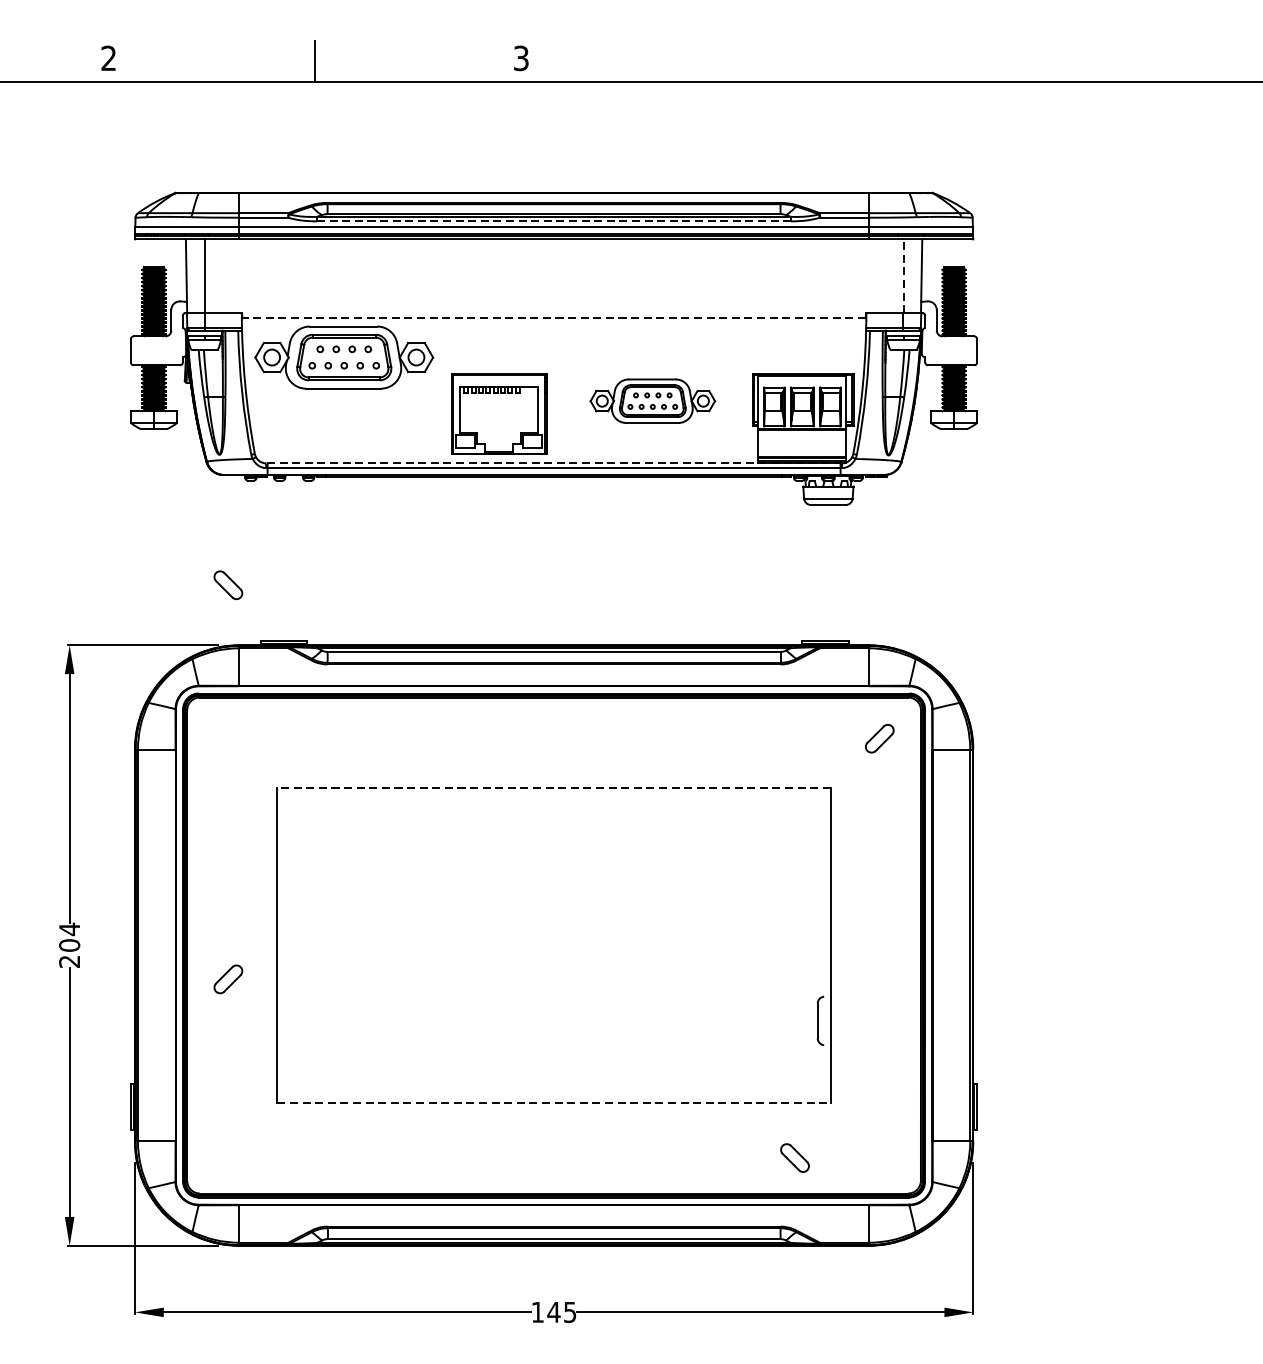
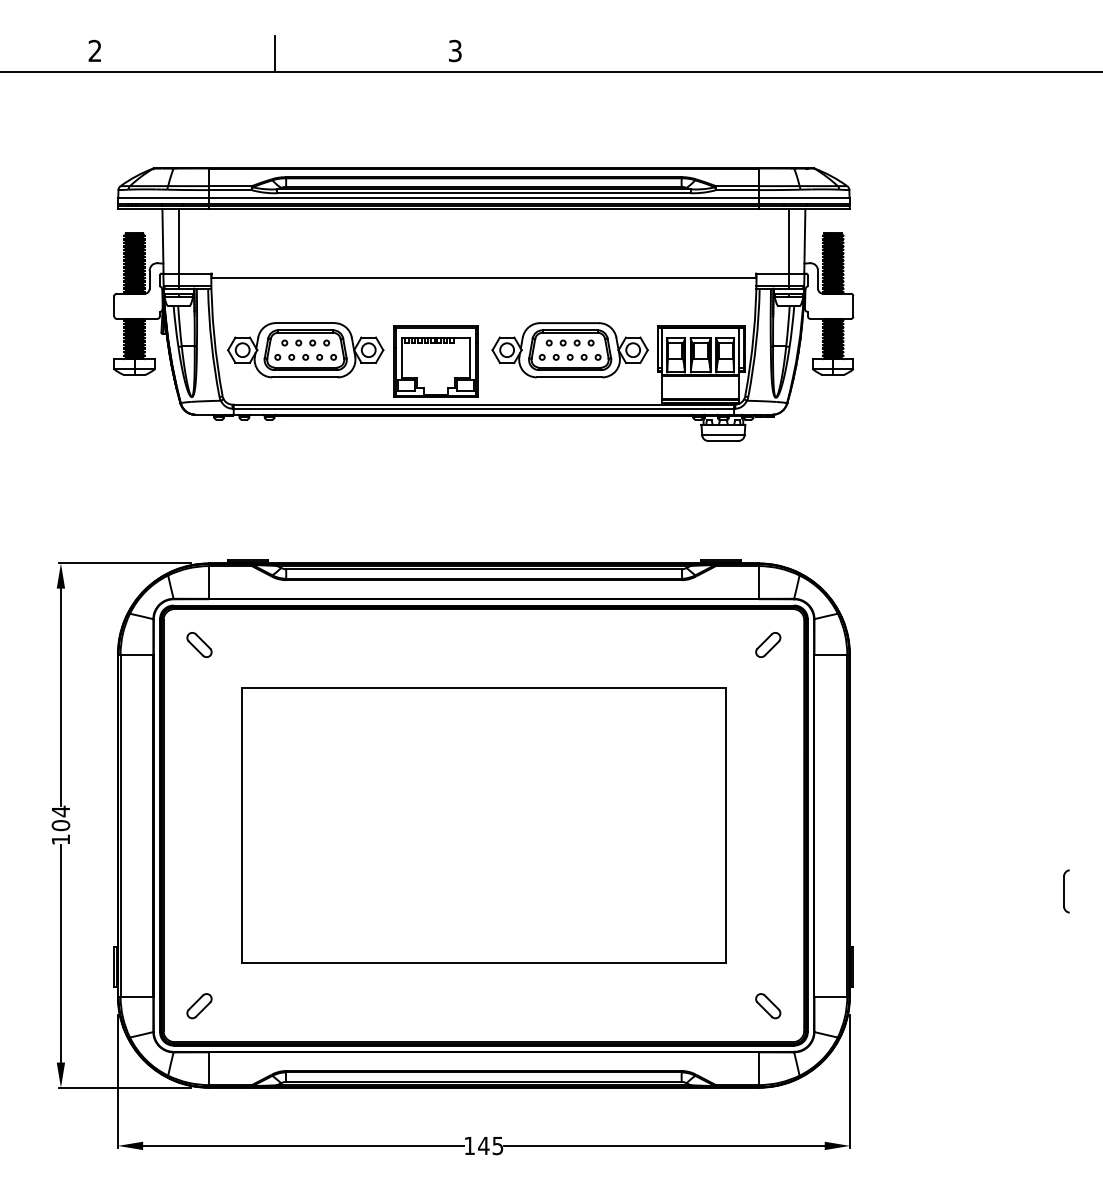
line: (553, 221) -> (483, 193), dashed -> solid
line: (904, 275) -> (789, 240), dashed -> solid
line: (553, 318) -> (483, 278), dashed -> solid
part: (344, 357) -> (305, 350), moved
part: (652, 401) -> (569, 350), size x1.43
line: (553, 463) -> (483, 404), dashed -> solid
part: (228, 584) -> (199, 644), moved
line: (553, 787) -> (483, 687), dashed -> solid
text: (69, 961) -> (60, 839), 204 -> 104
part: (228, 979) -> (199, 1006), moved
part: (820, 1021) -> (1066, 891), moved
line: (553, 1103) -> (483, 963), dashed -> solid
part: (795, 1158) -> (768, 1006), moved

